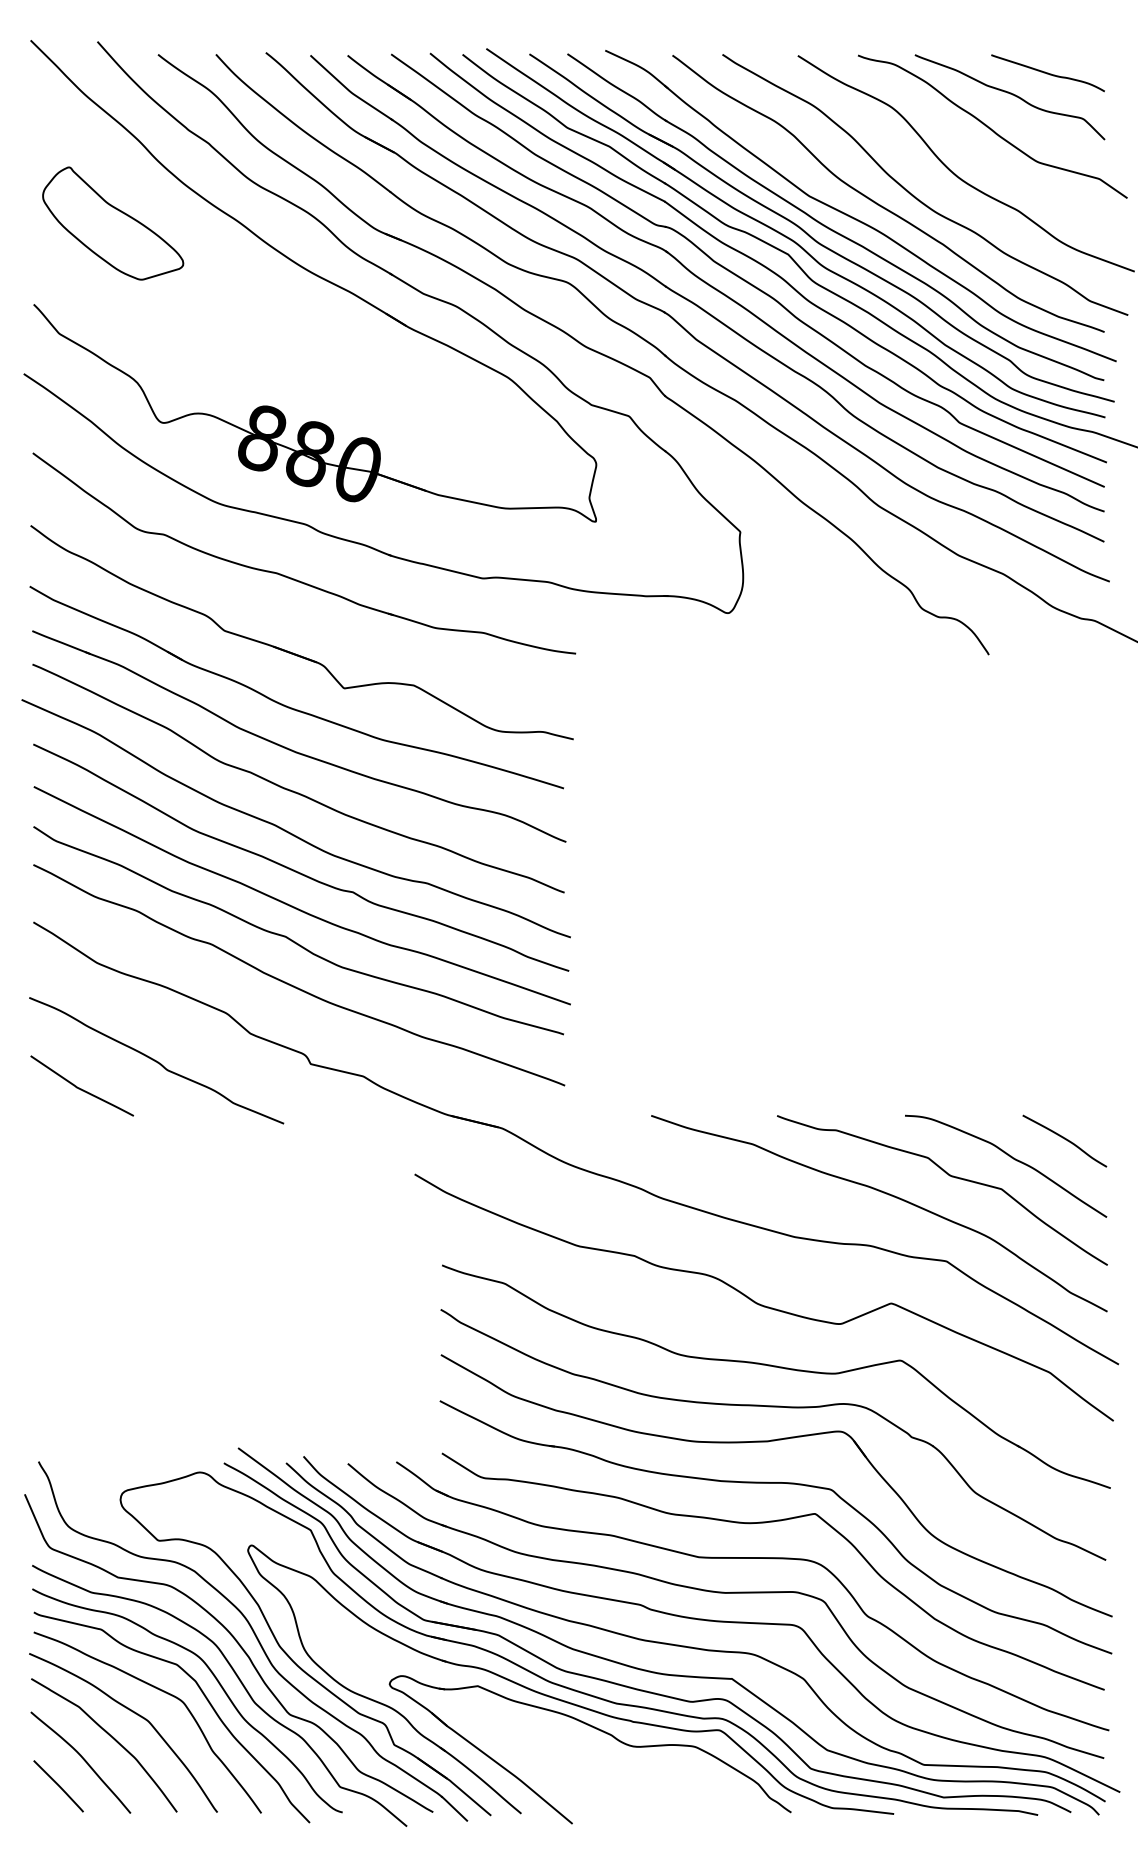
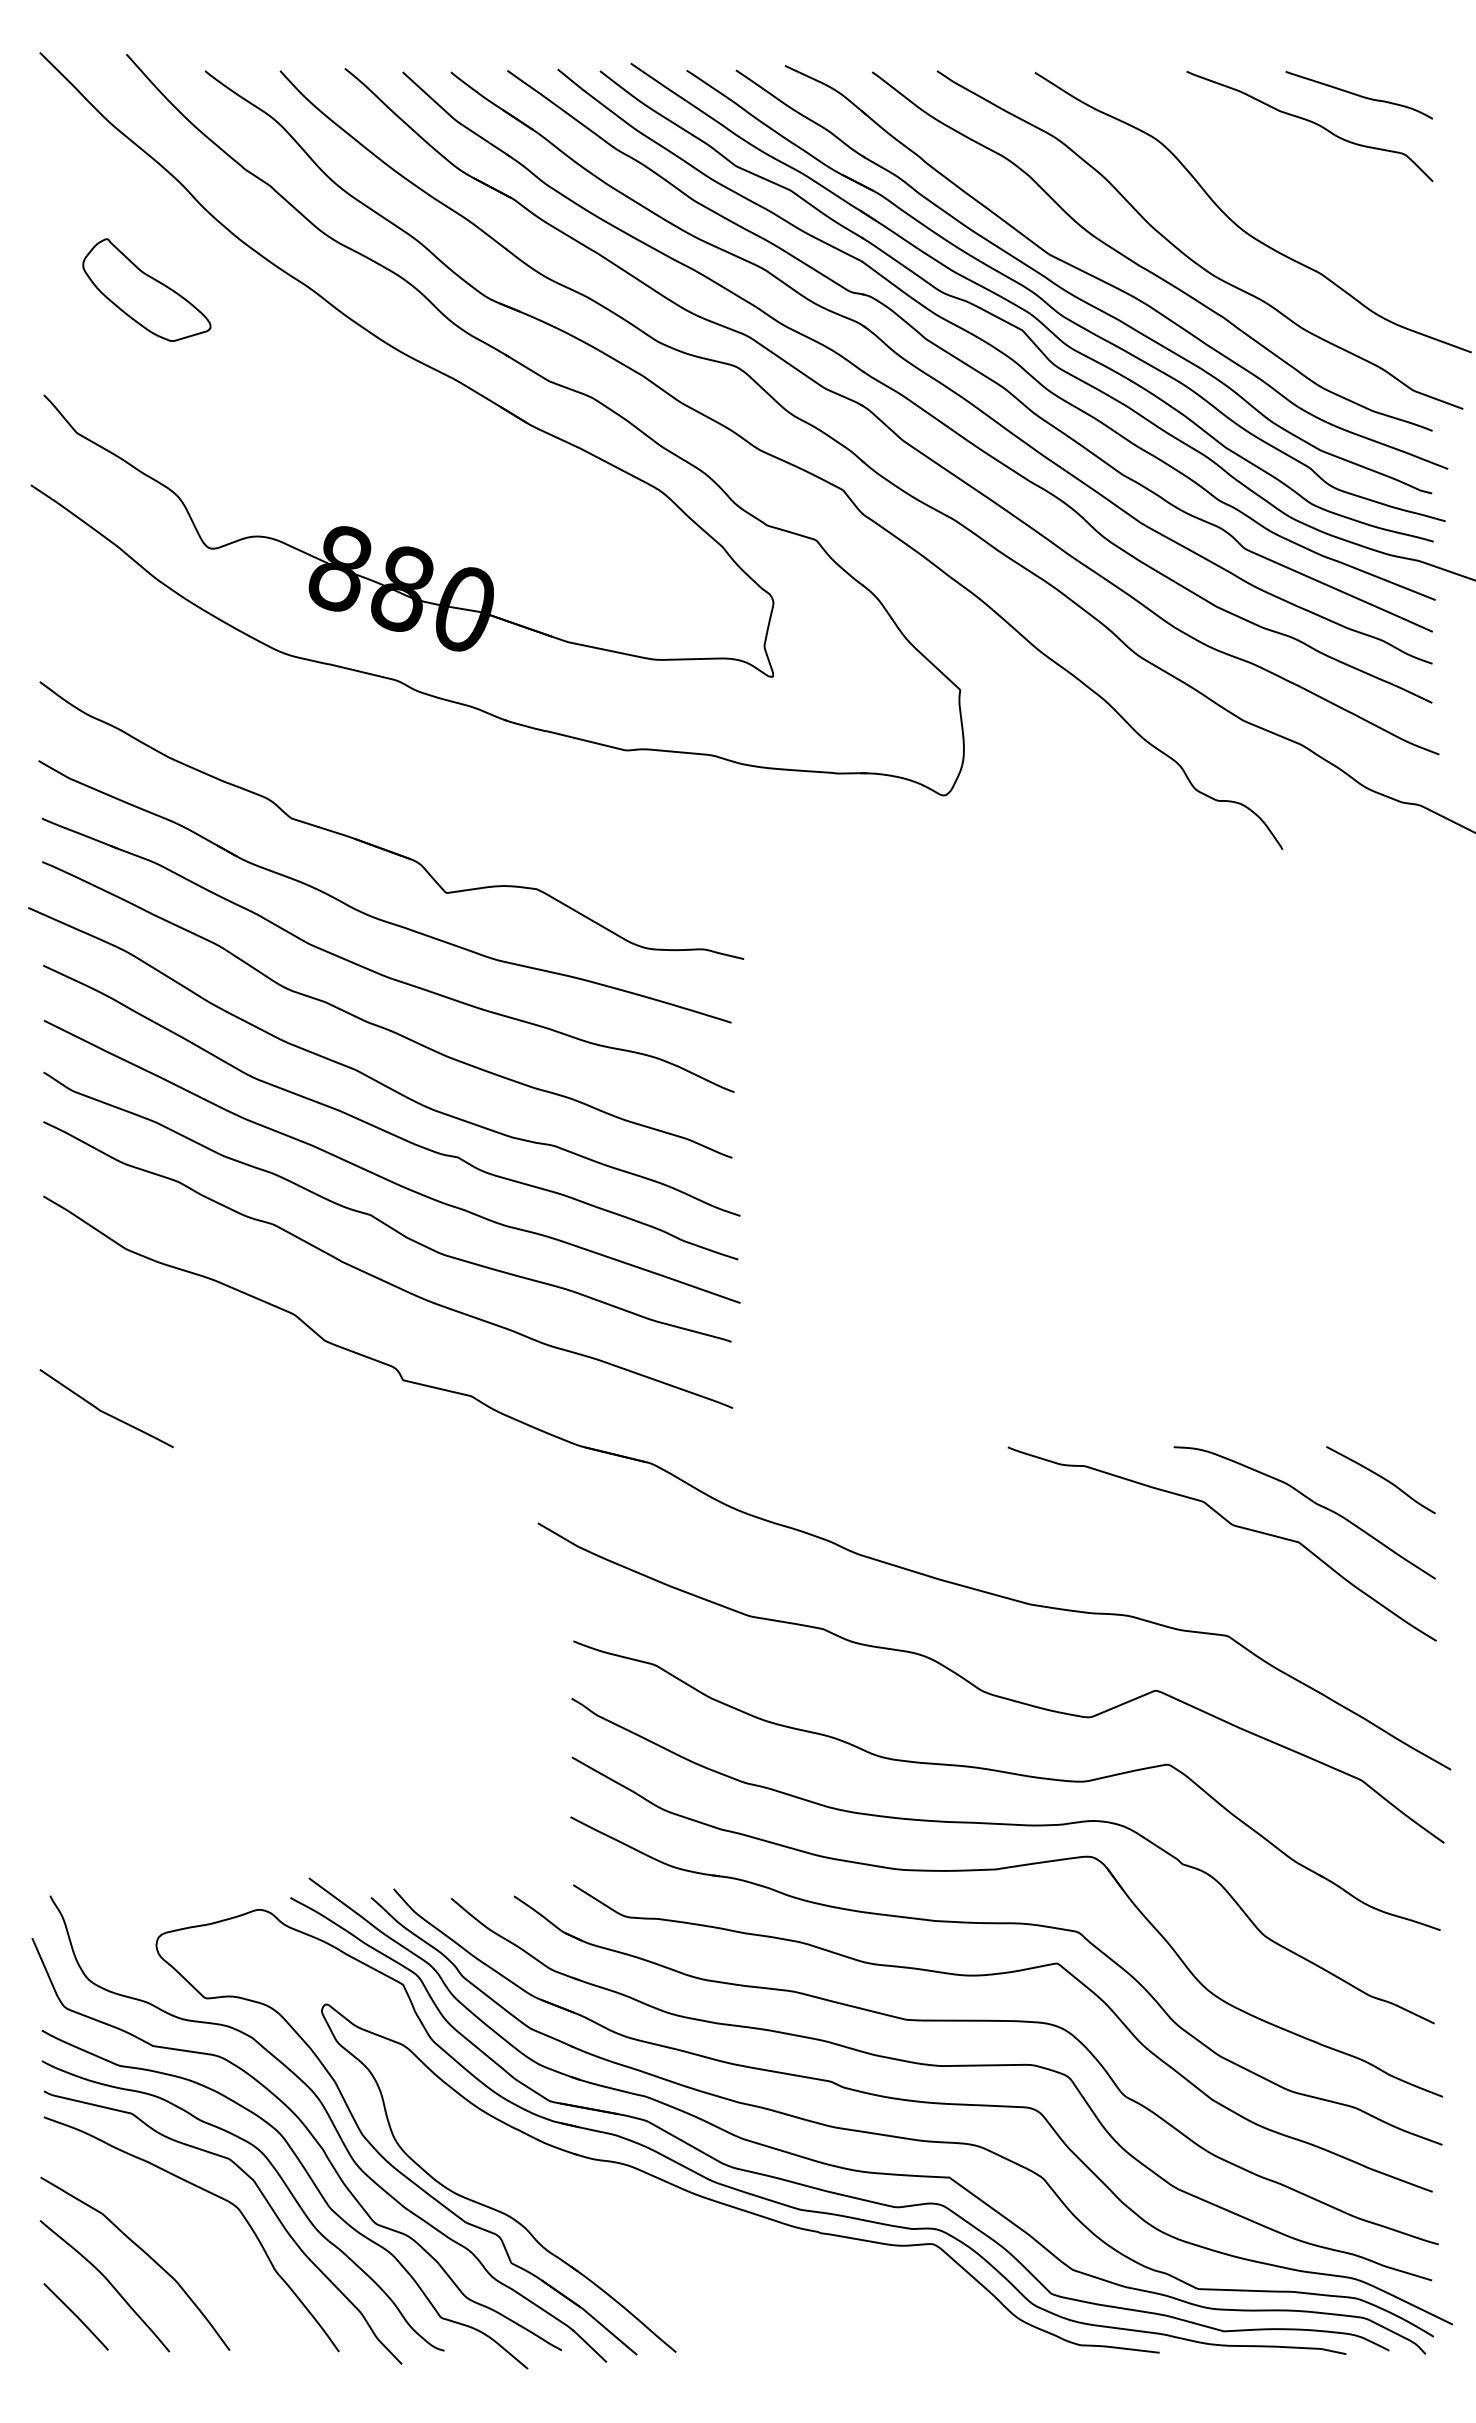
curve: (991, 128) -> (1285, 166), removed
part: (112, 223) -> (146, 289), size x0.7
part: (295, 579) -> (383, 751), removed
curve: (156, 1060) -> (202, 1375), removed
curve: (887, 1194) -> (1150, 1549), removed
curve: (134, 1713) -> (174, 2222), removed
part: (597, 1729) -> (774, 2243), removed

